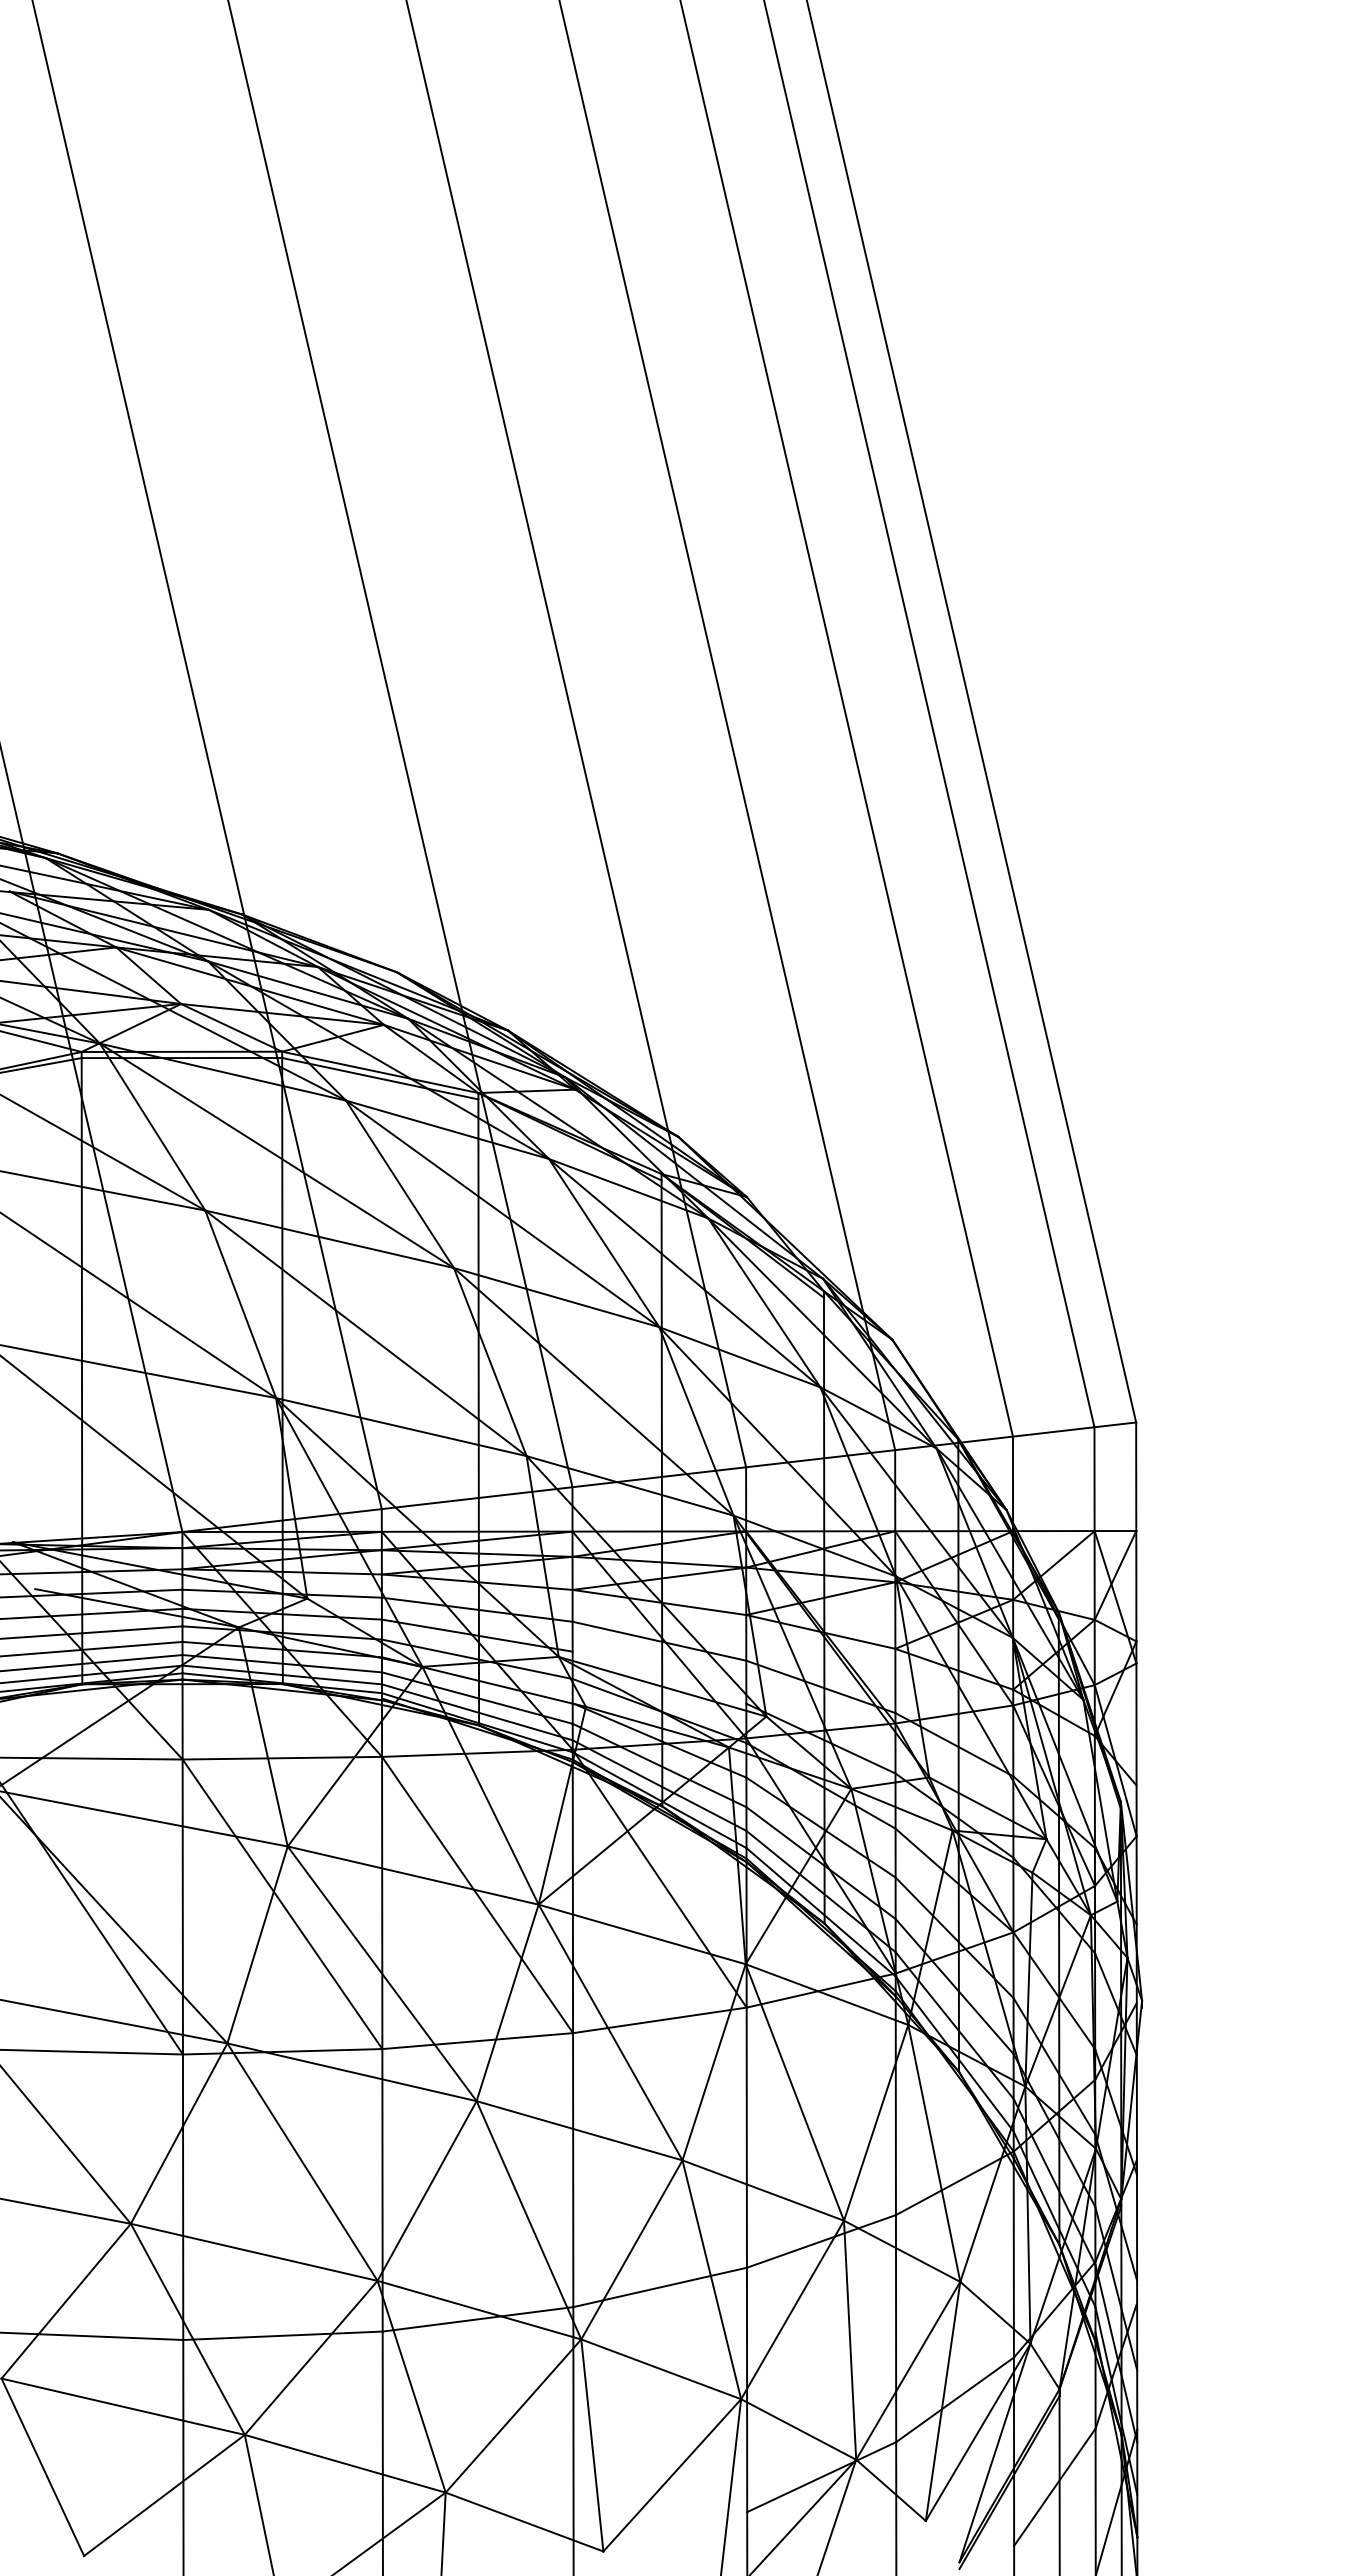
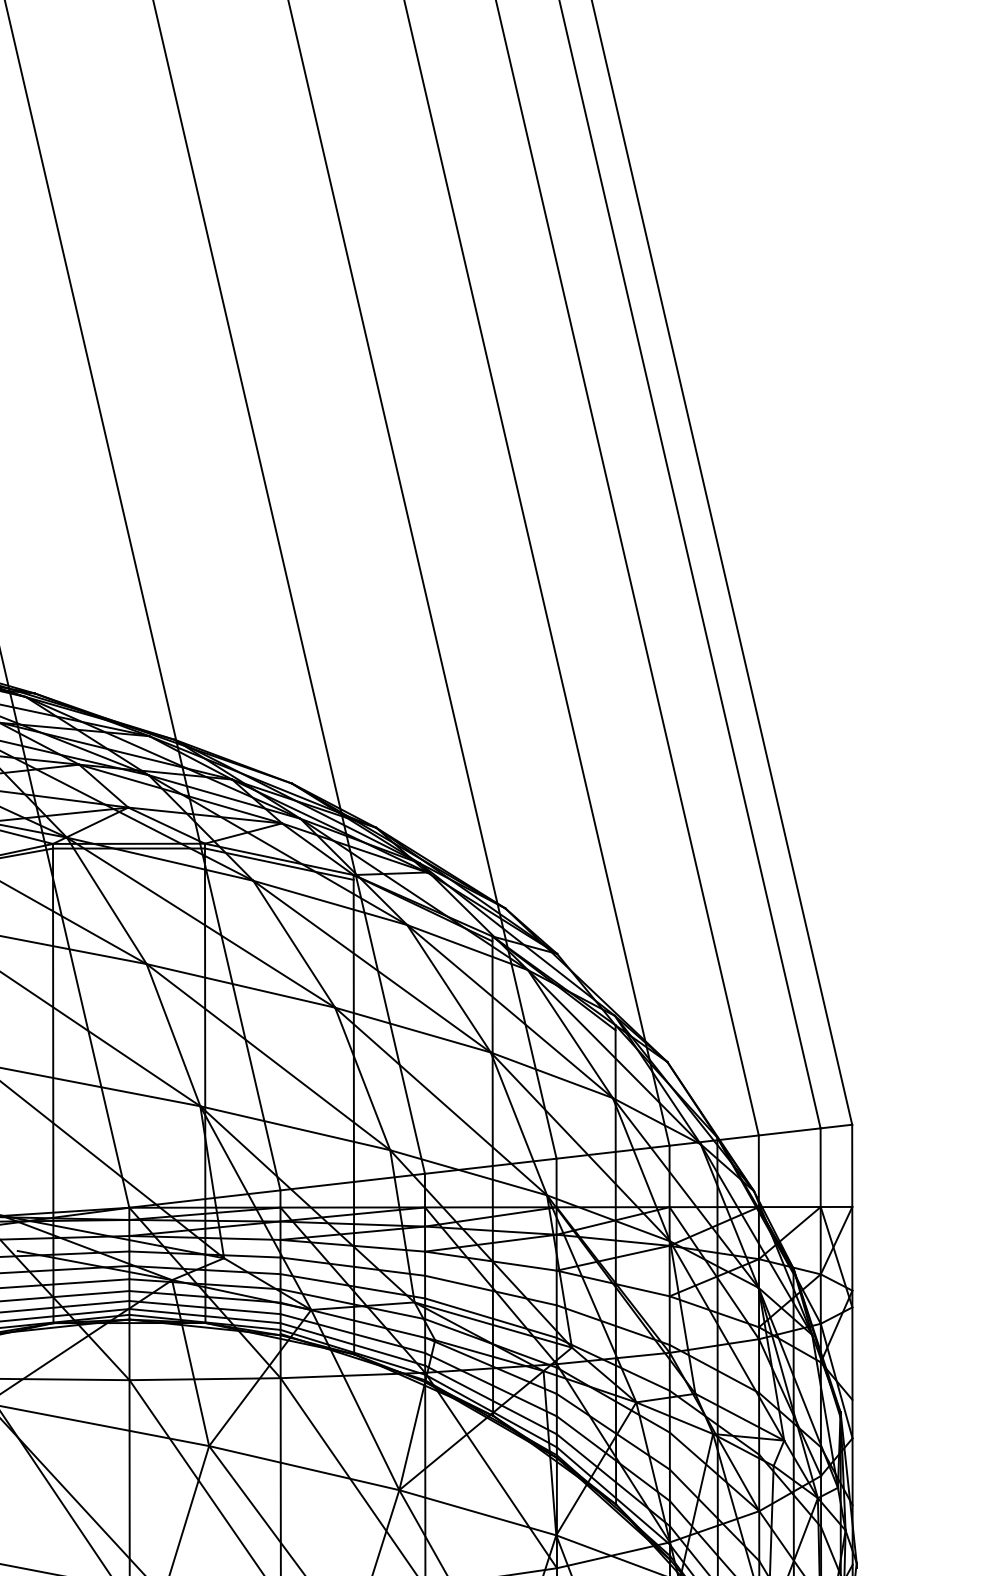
line: (659, 1677) -> (490, 1318), added

